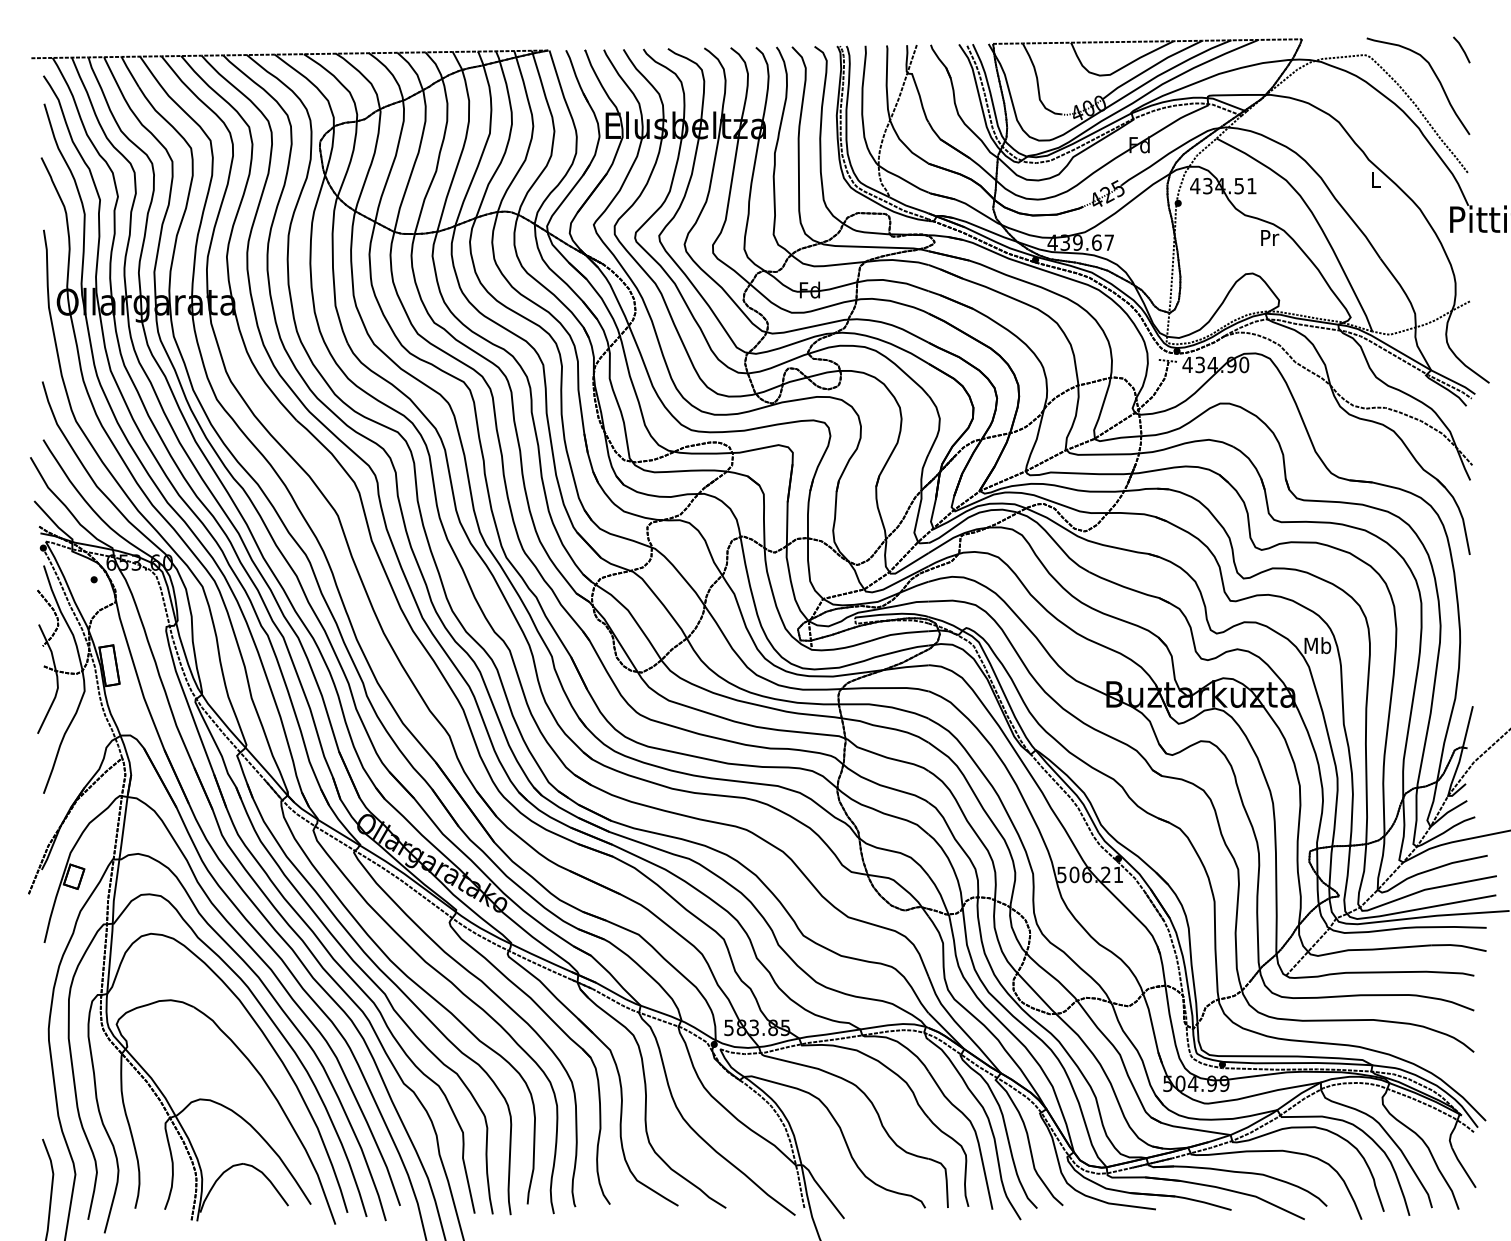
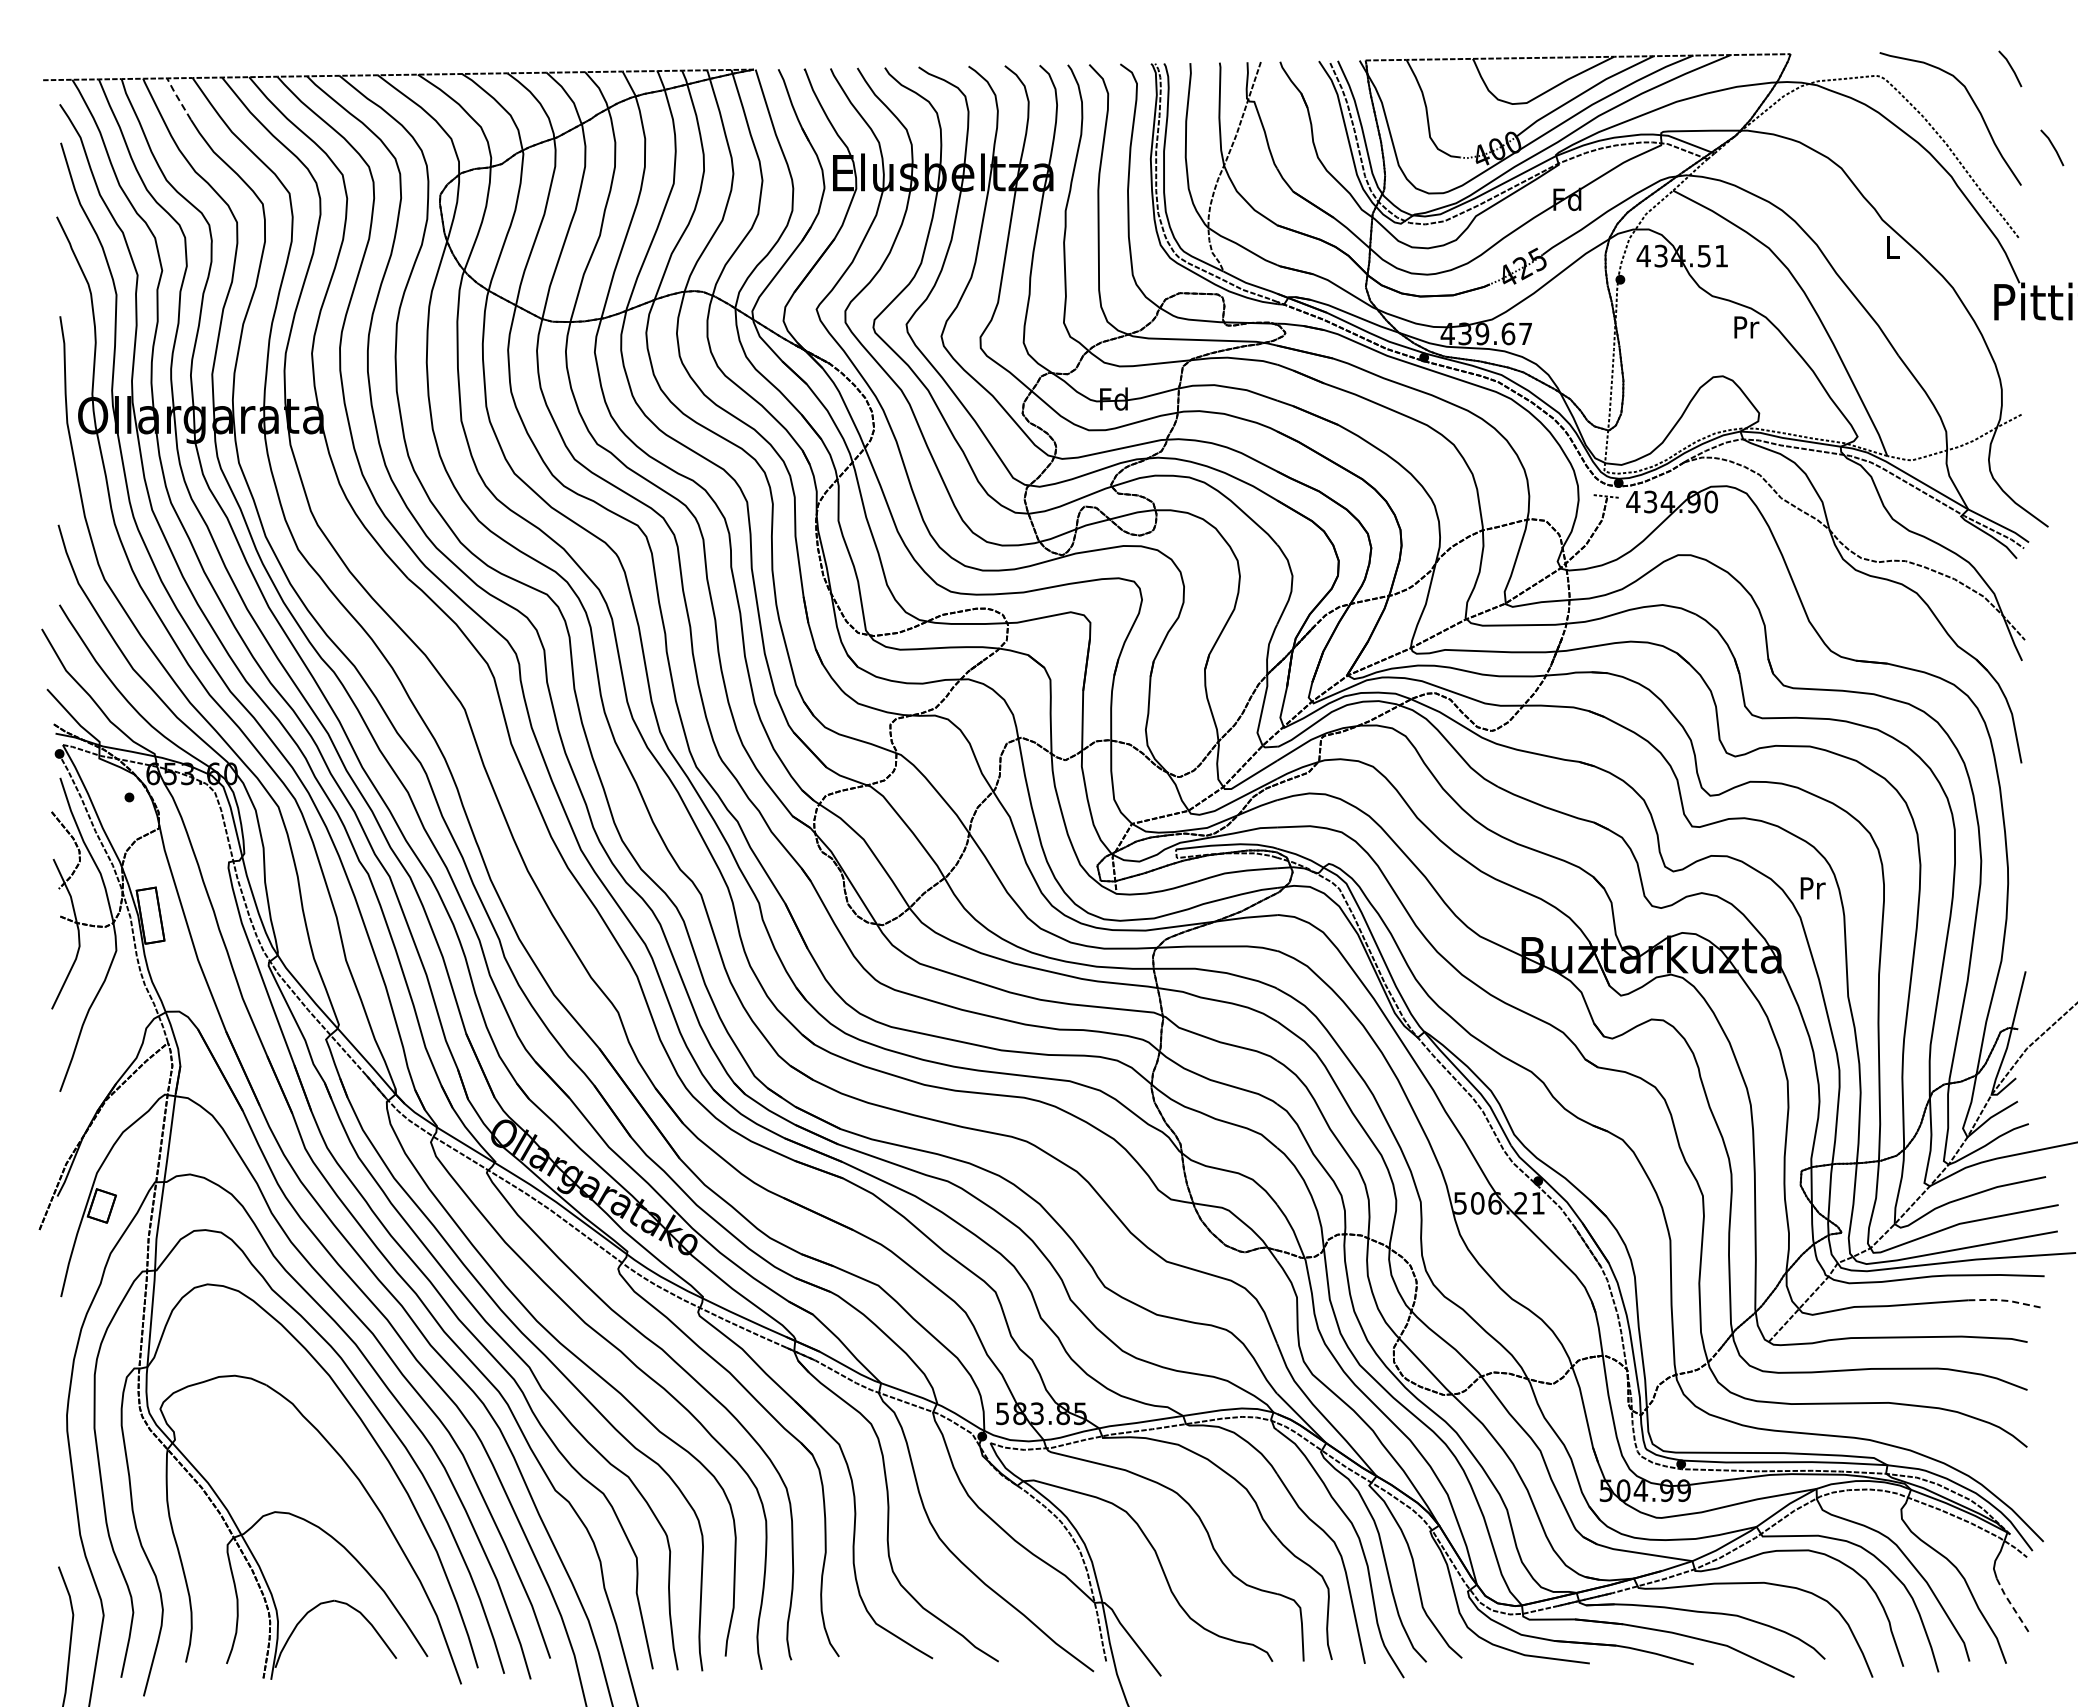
line: (129, 71) -> (178, 98), solid -> dashed
line: (1492, 106) -> (2052, 146), added
text: (1317, 645) -> (1812, 887), Mb -> Pr
line: (1459, 945) -> (2007, 1300), solid -> dashed
line: (1463, 1168) -> (2012, 1606), solid -> dashed

